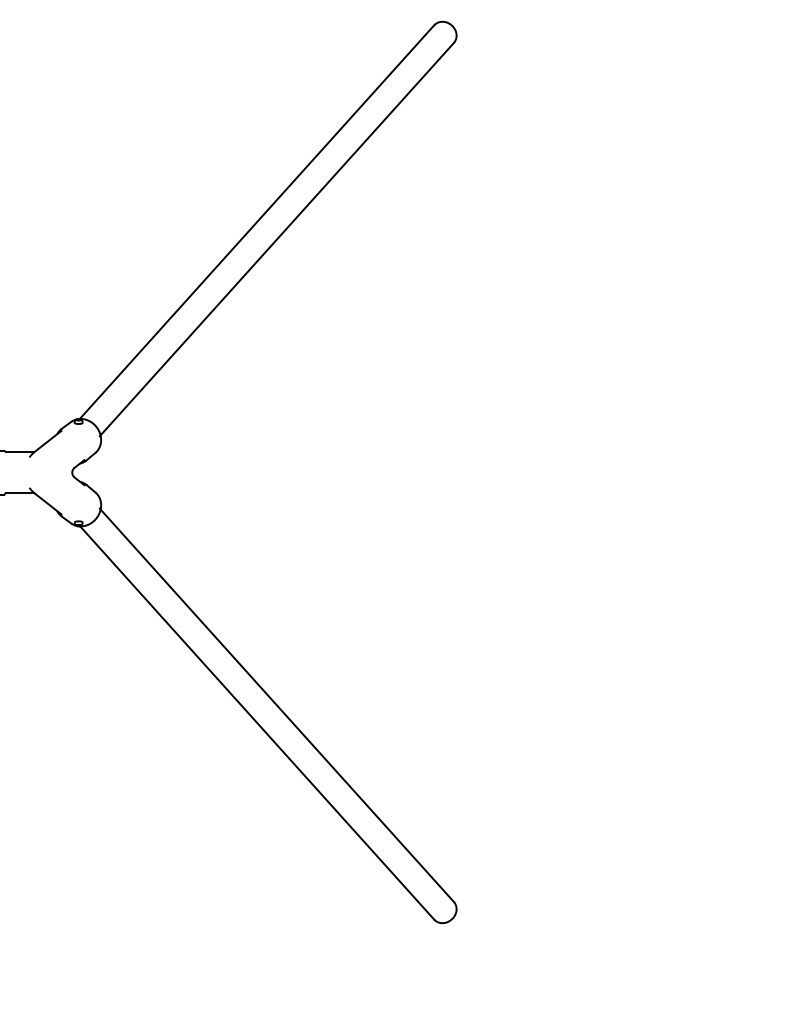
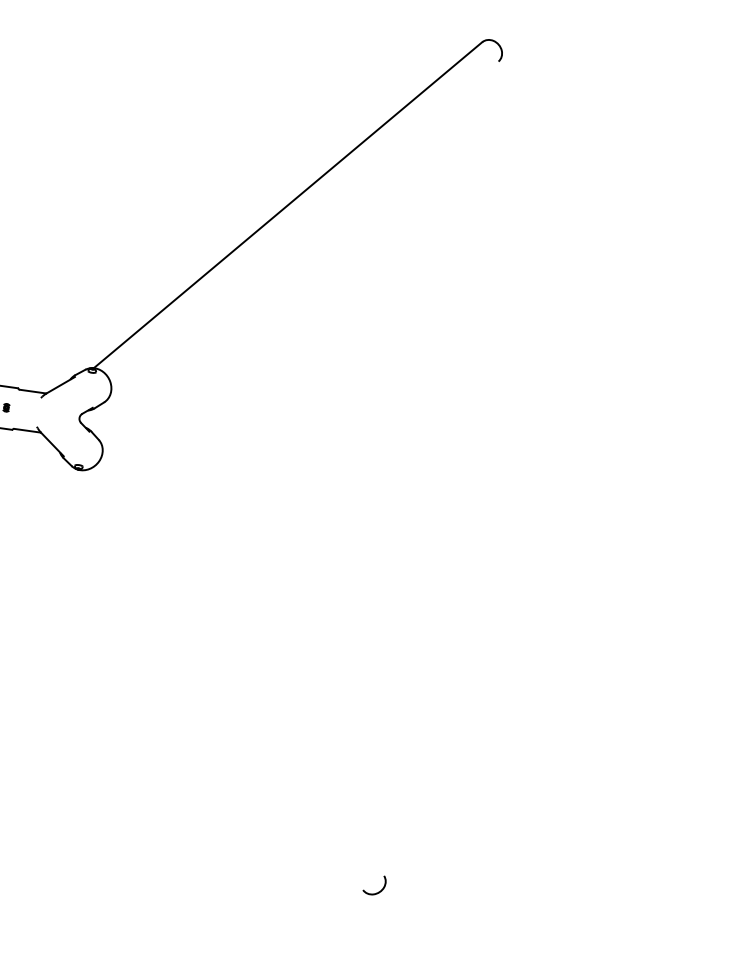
line: (276, 239) -> (304, 224), removed
line: (276, 705) -> (242, 665), removed
line: (256, 722) -> (220, 679), removed

